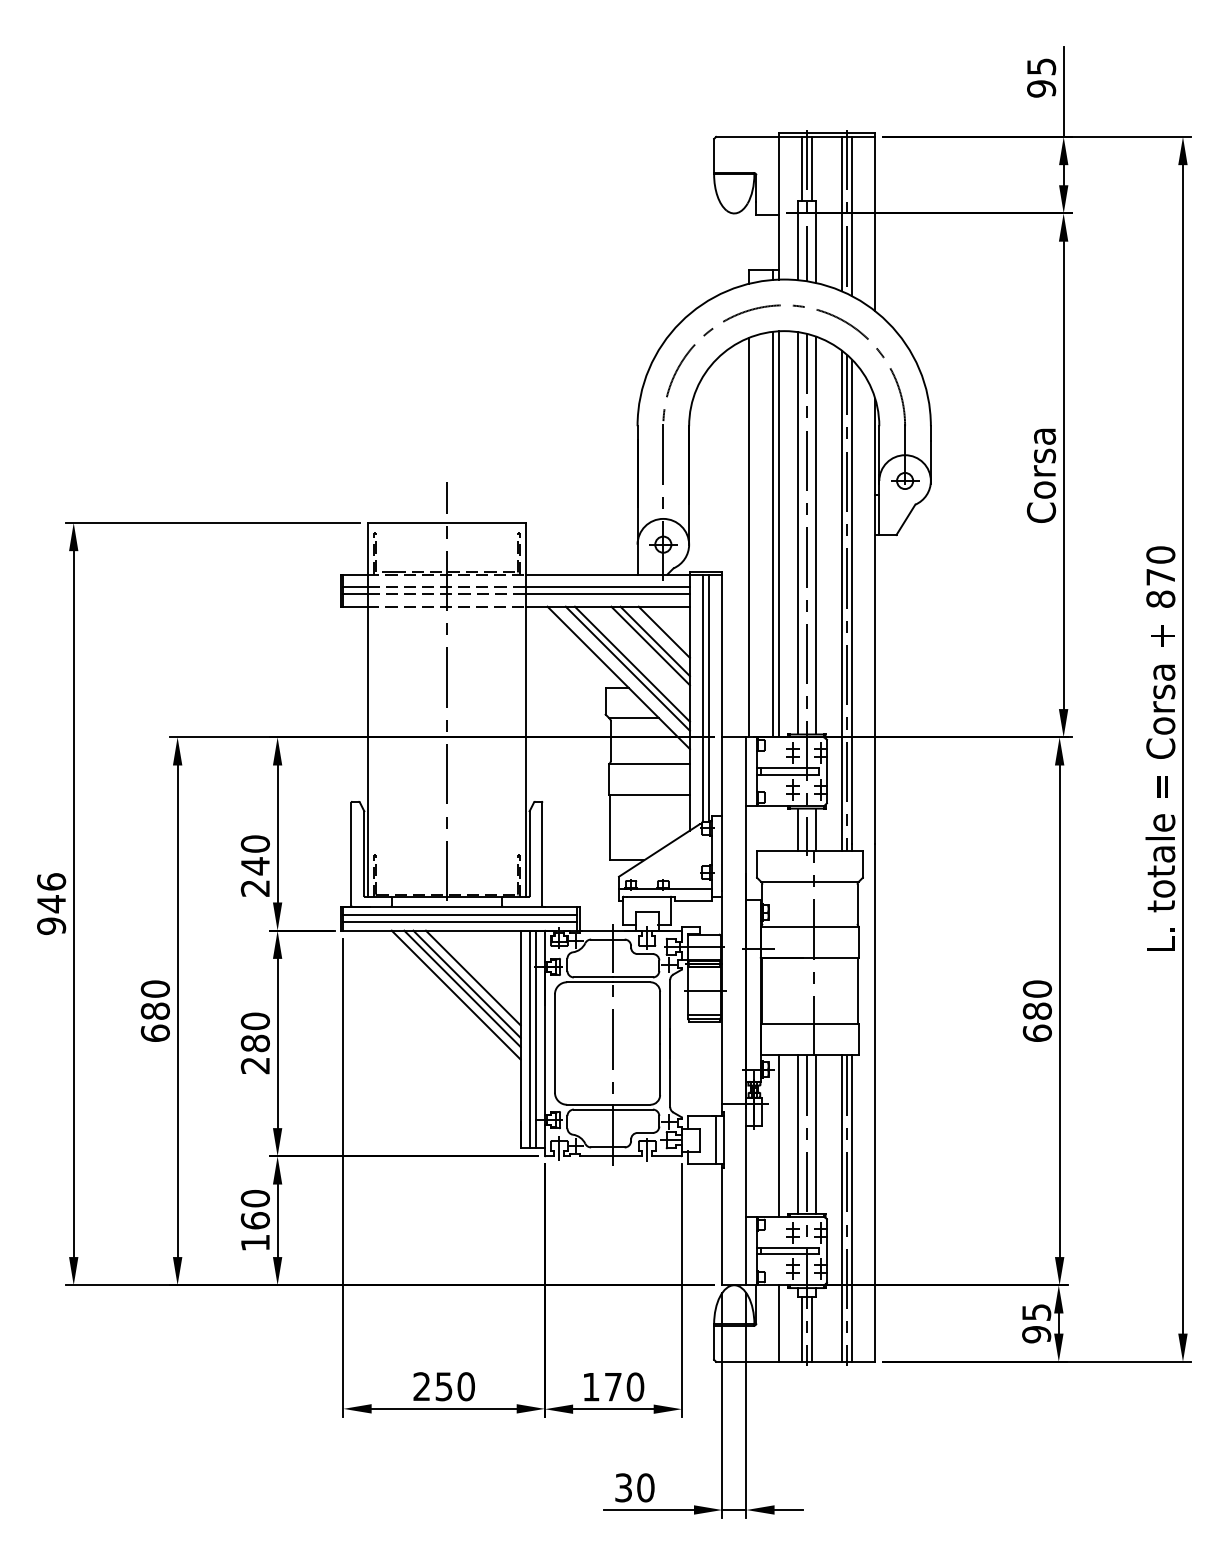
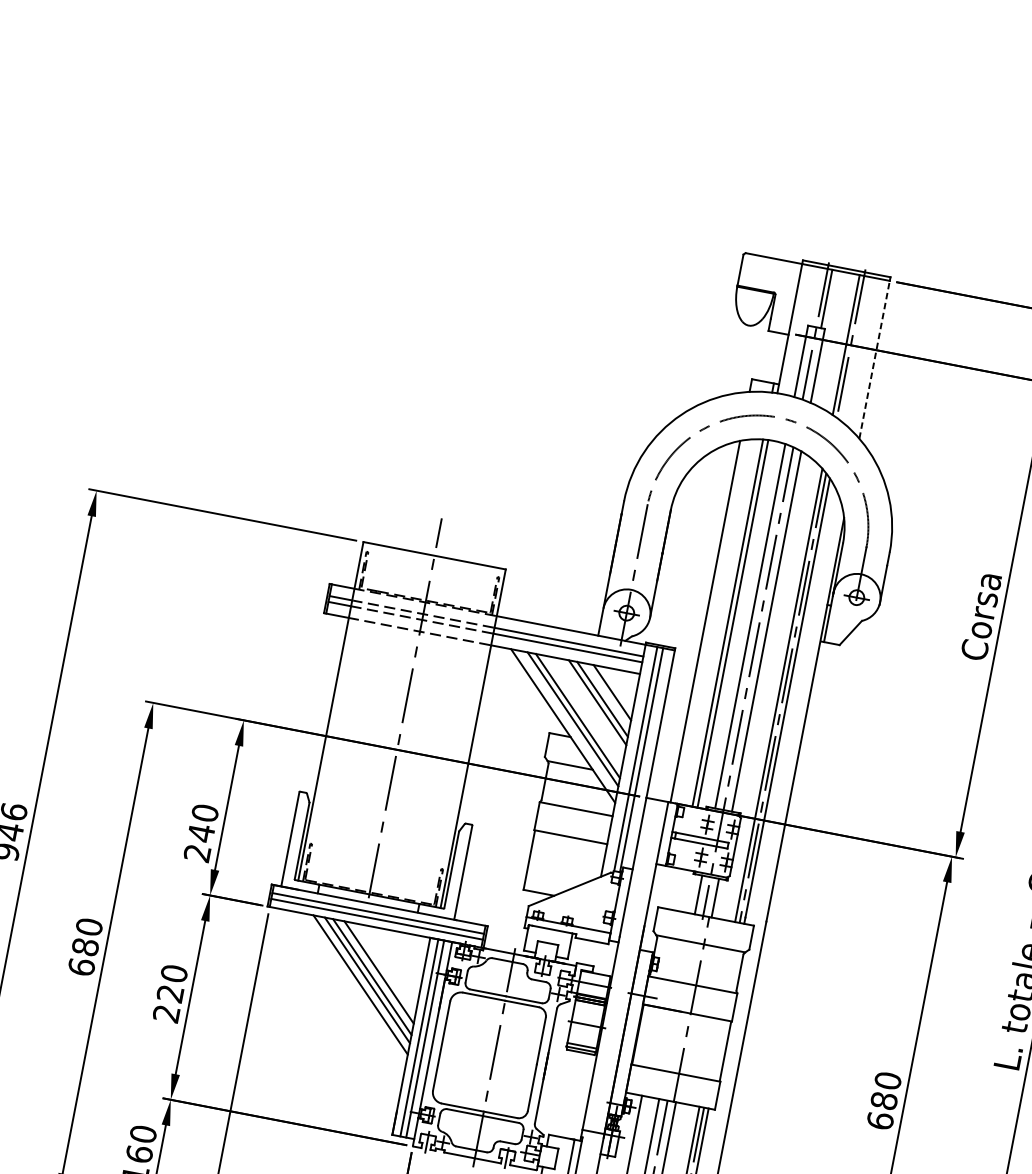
line: (801, 168) -> (817, 296), removed
line: (852, 216) -> (855, 348), removed
line: (875, 223) -> (874, 359), solid -> dashed
text: (255, 1043) -> (170, 993), 280 -> 220

